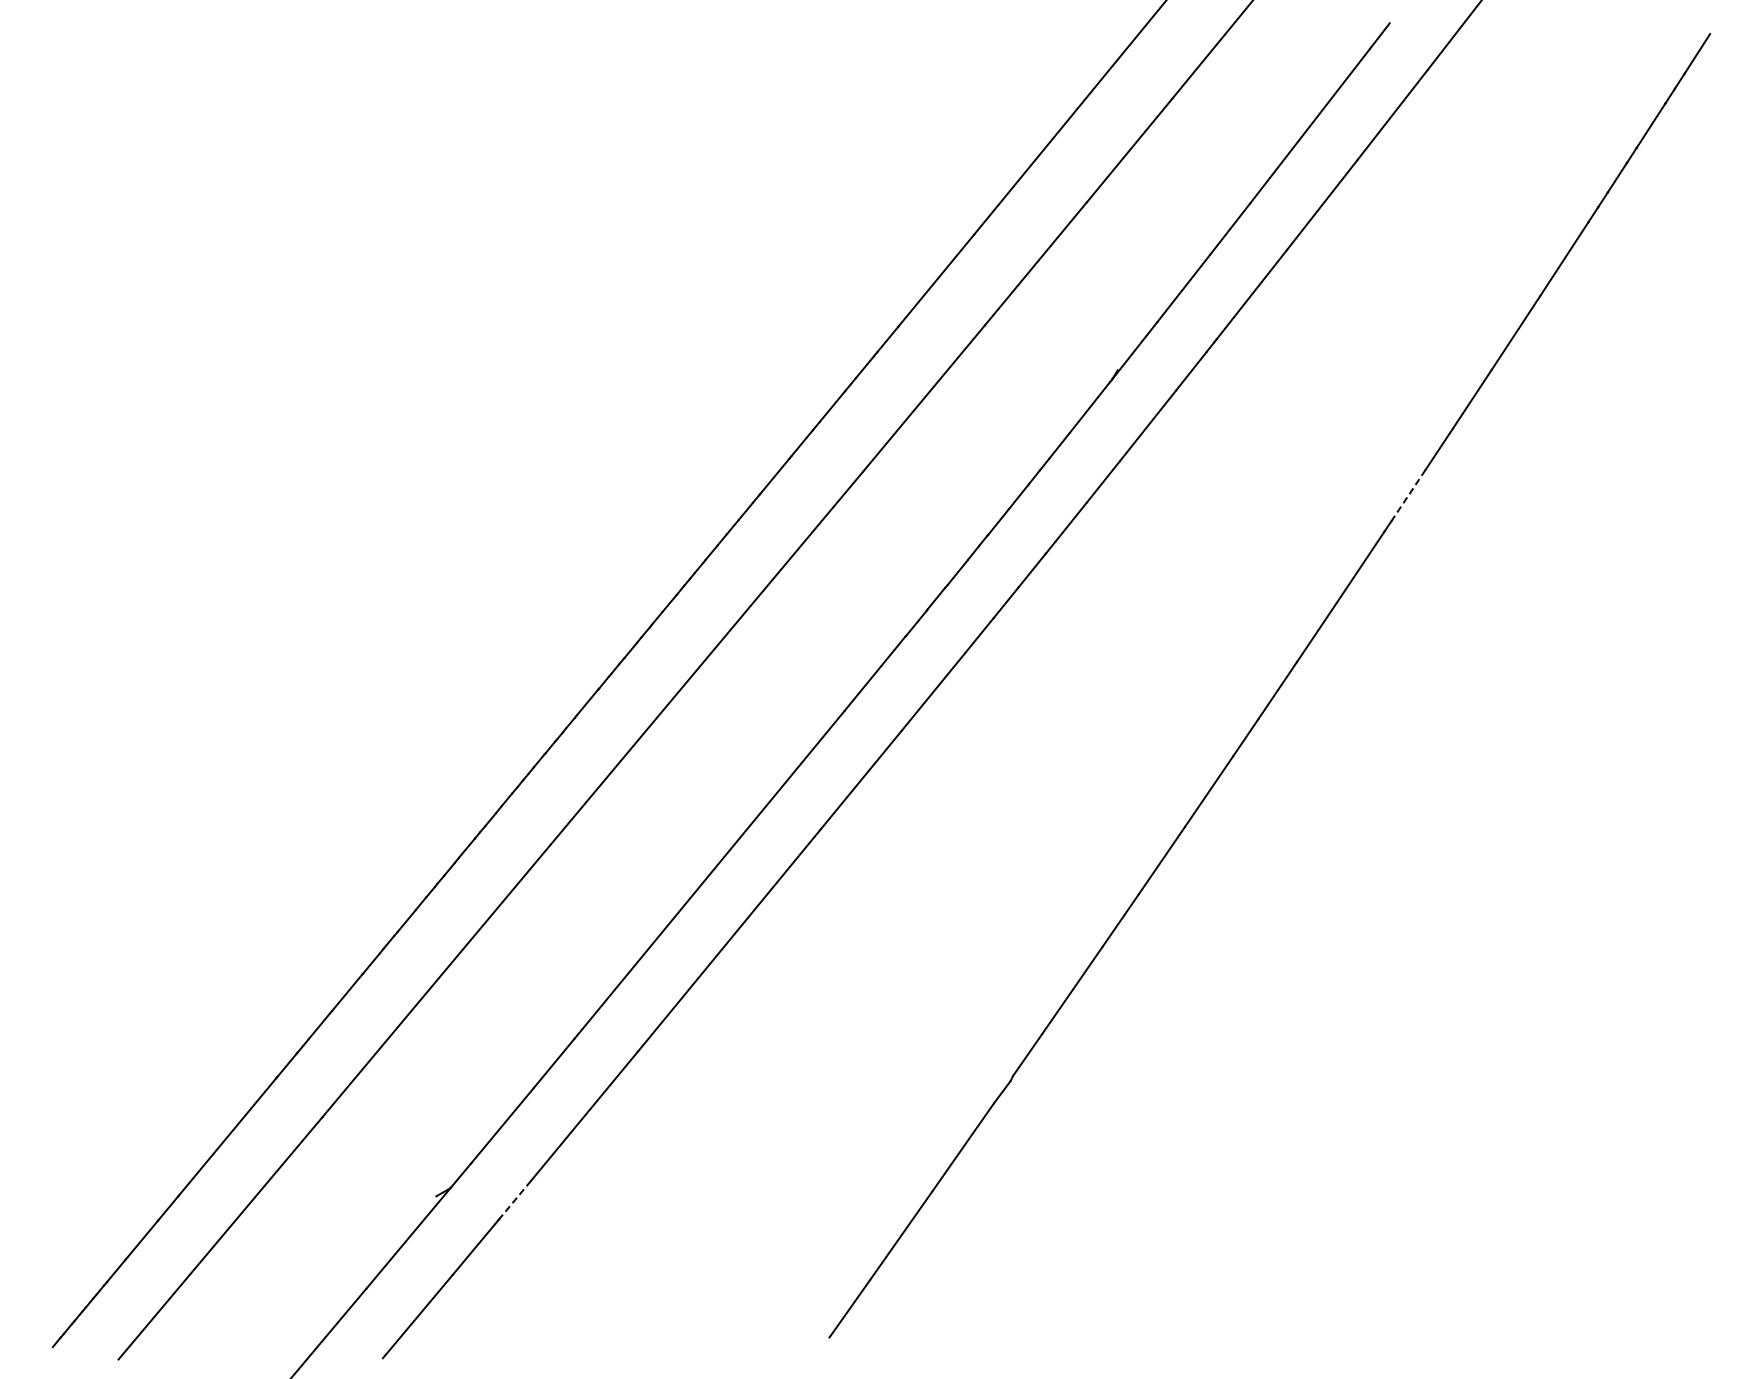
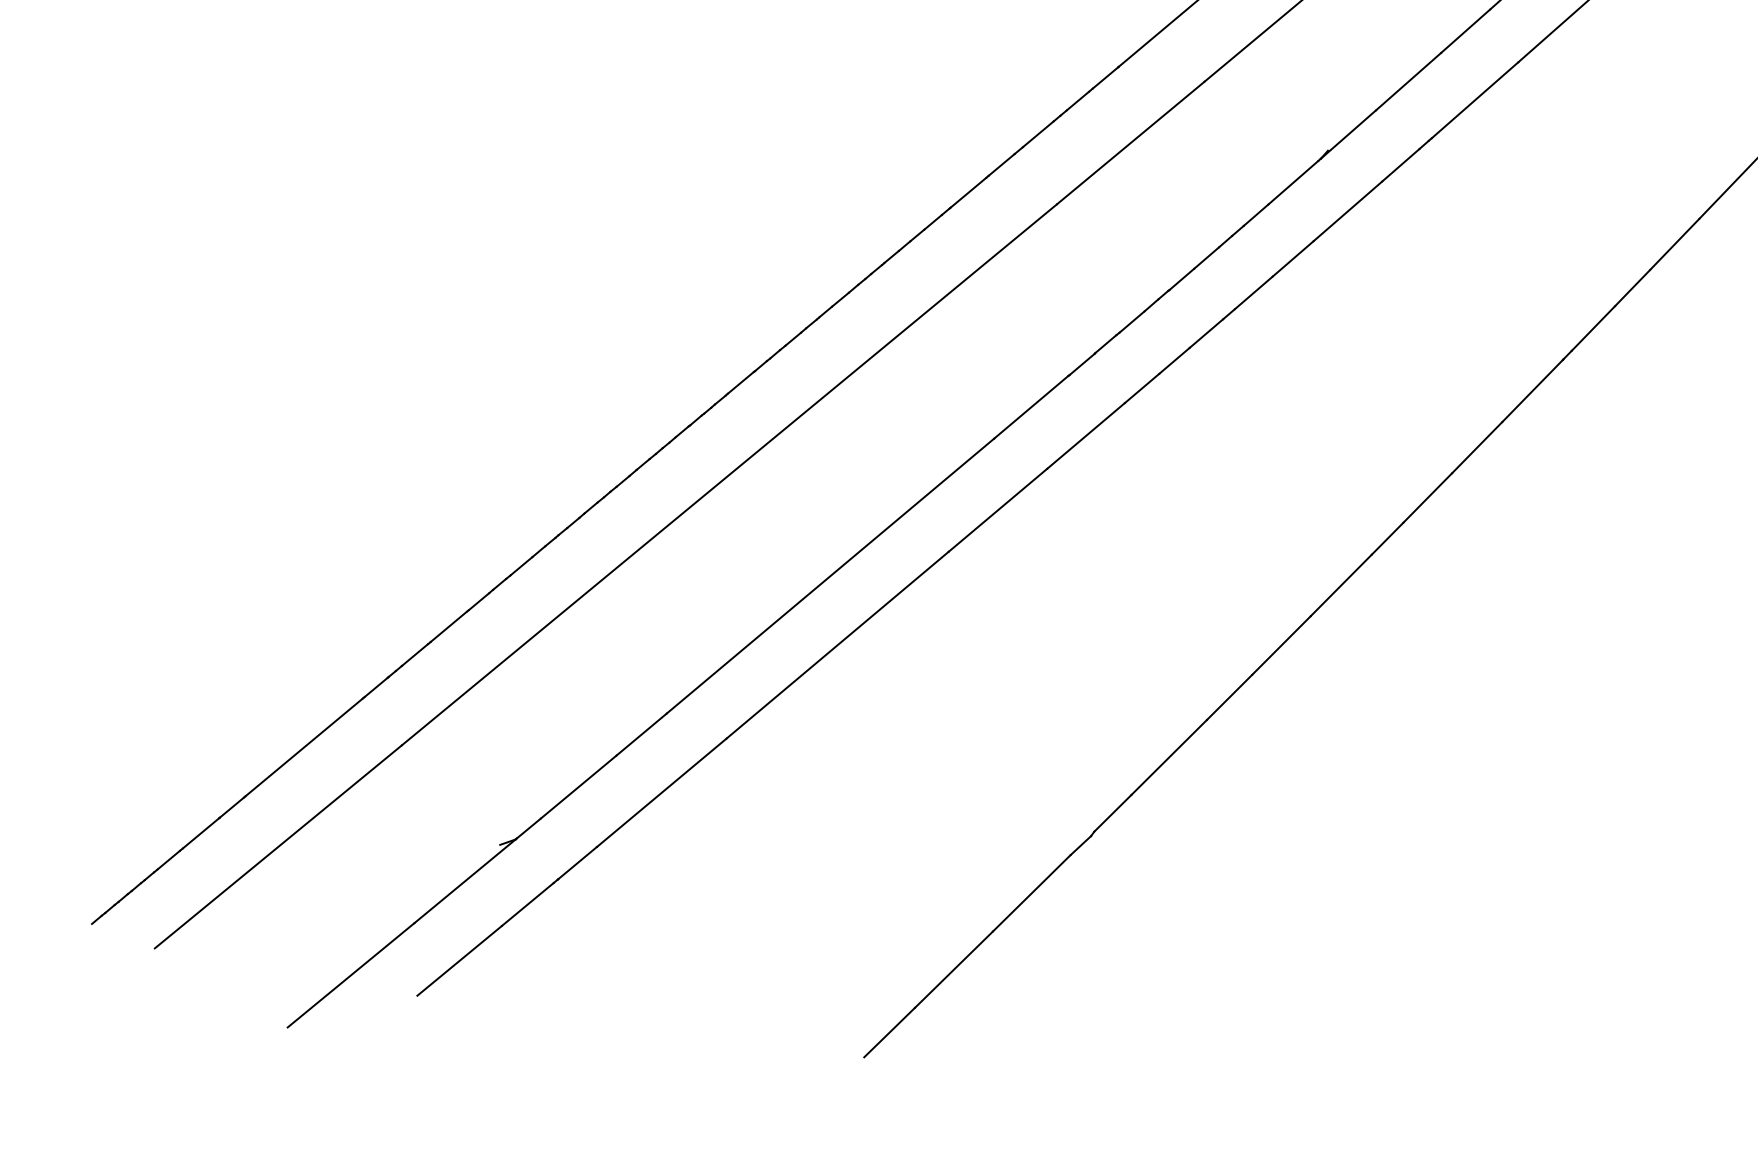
line: (1408, 495) -> (1593, 328), dashed -> solid
line: (515, 1200) -> (577, 863), dashed -> solid

